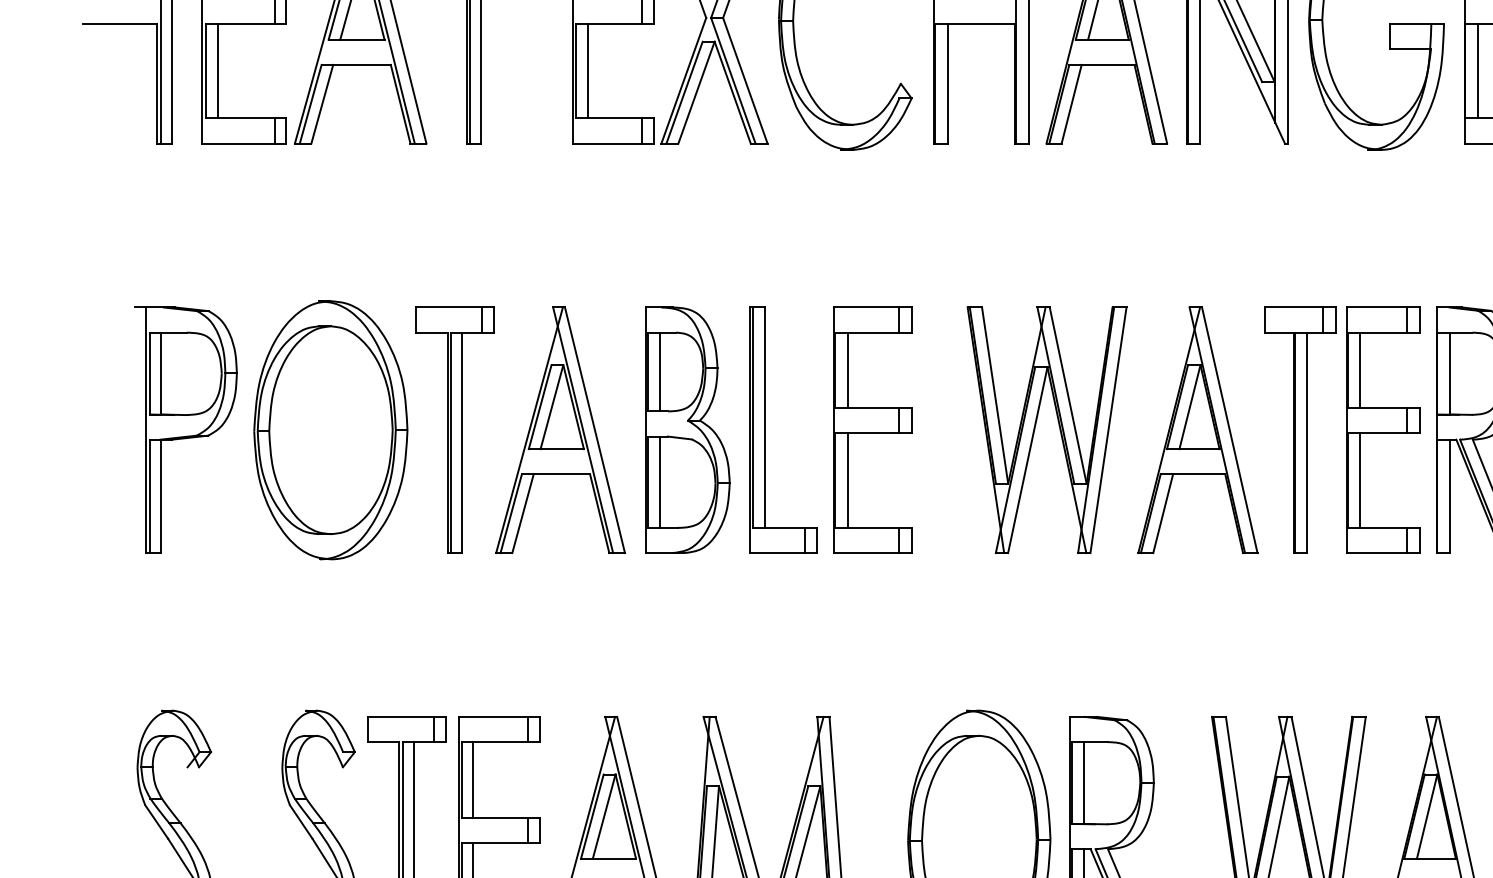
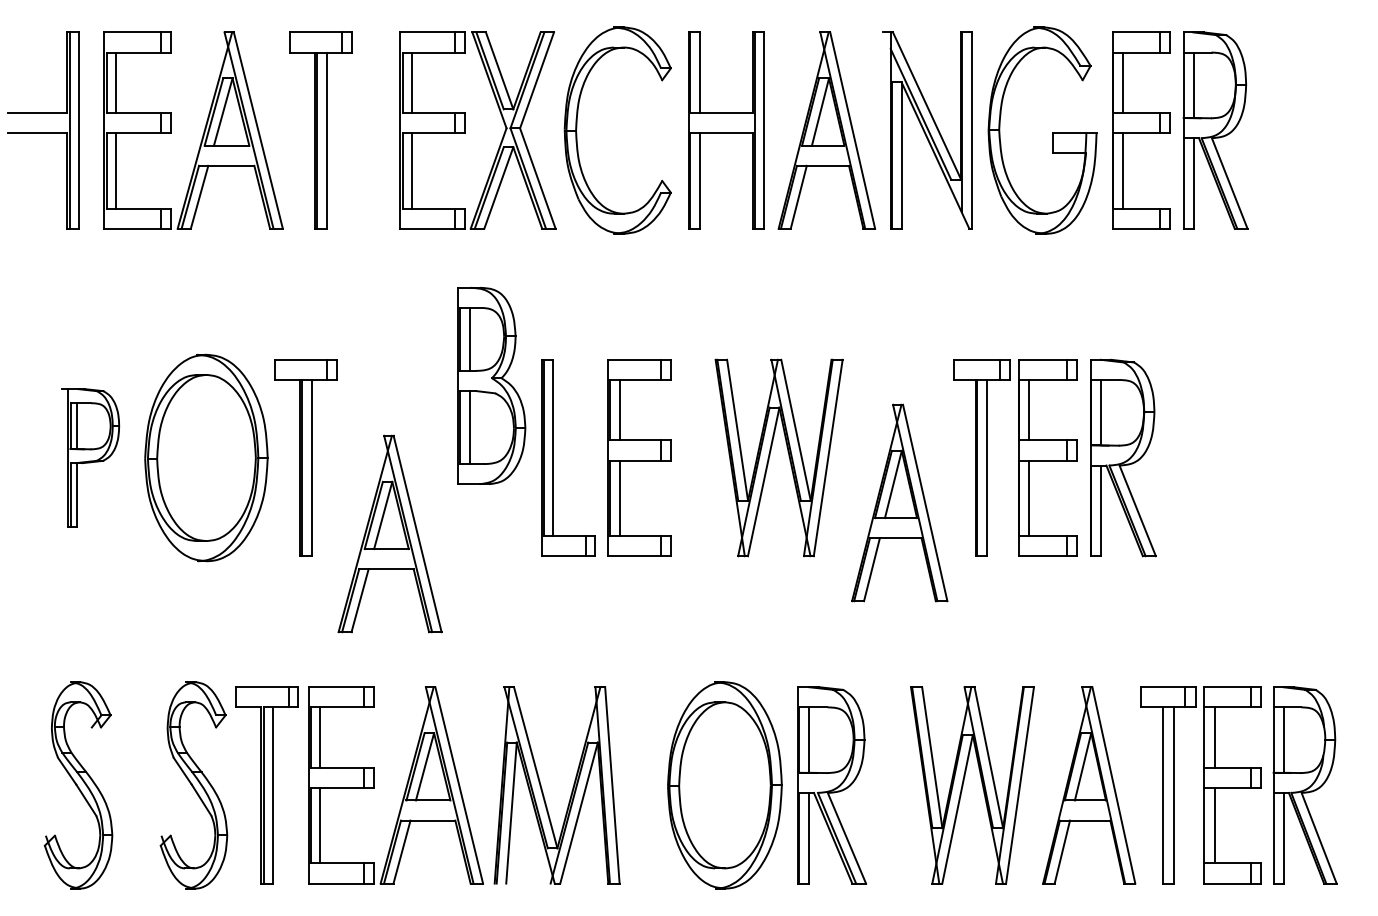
part: (185, 429) -> (90, 457), size x0.7
part: (559, 429) -> (389, 533), moved
part: (687, 429) -> (491, 385), moved
part: (1197, 429) -> (899, 502), moved

